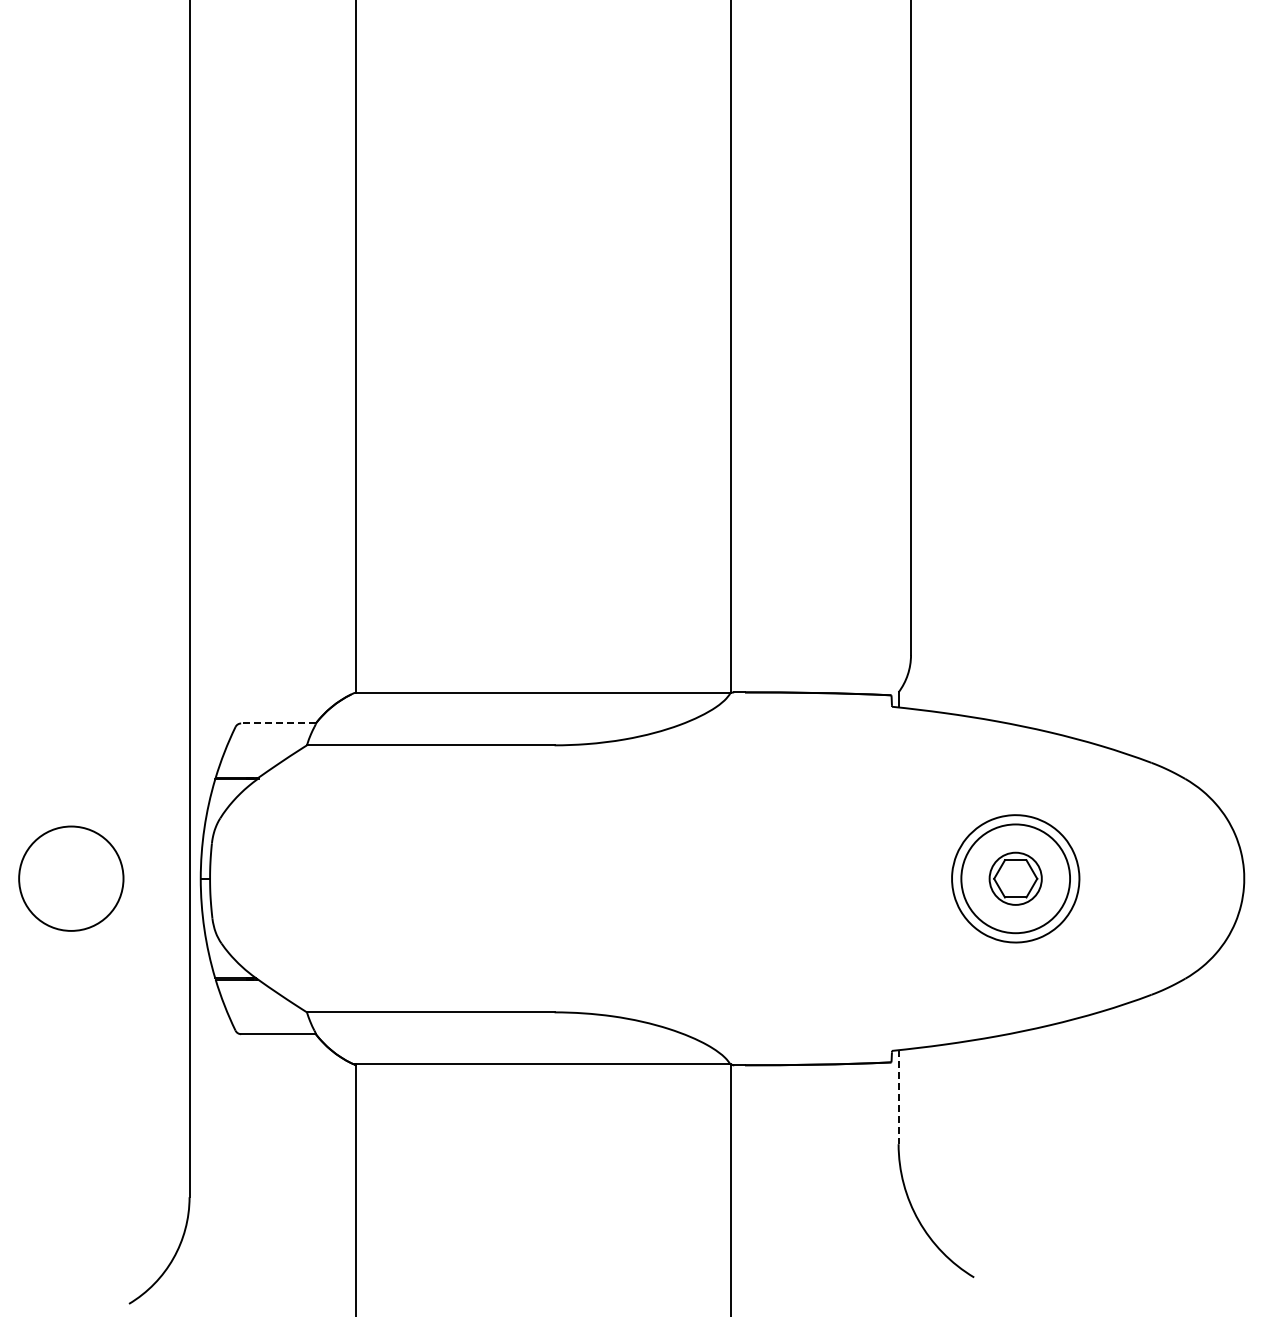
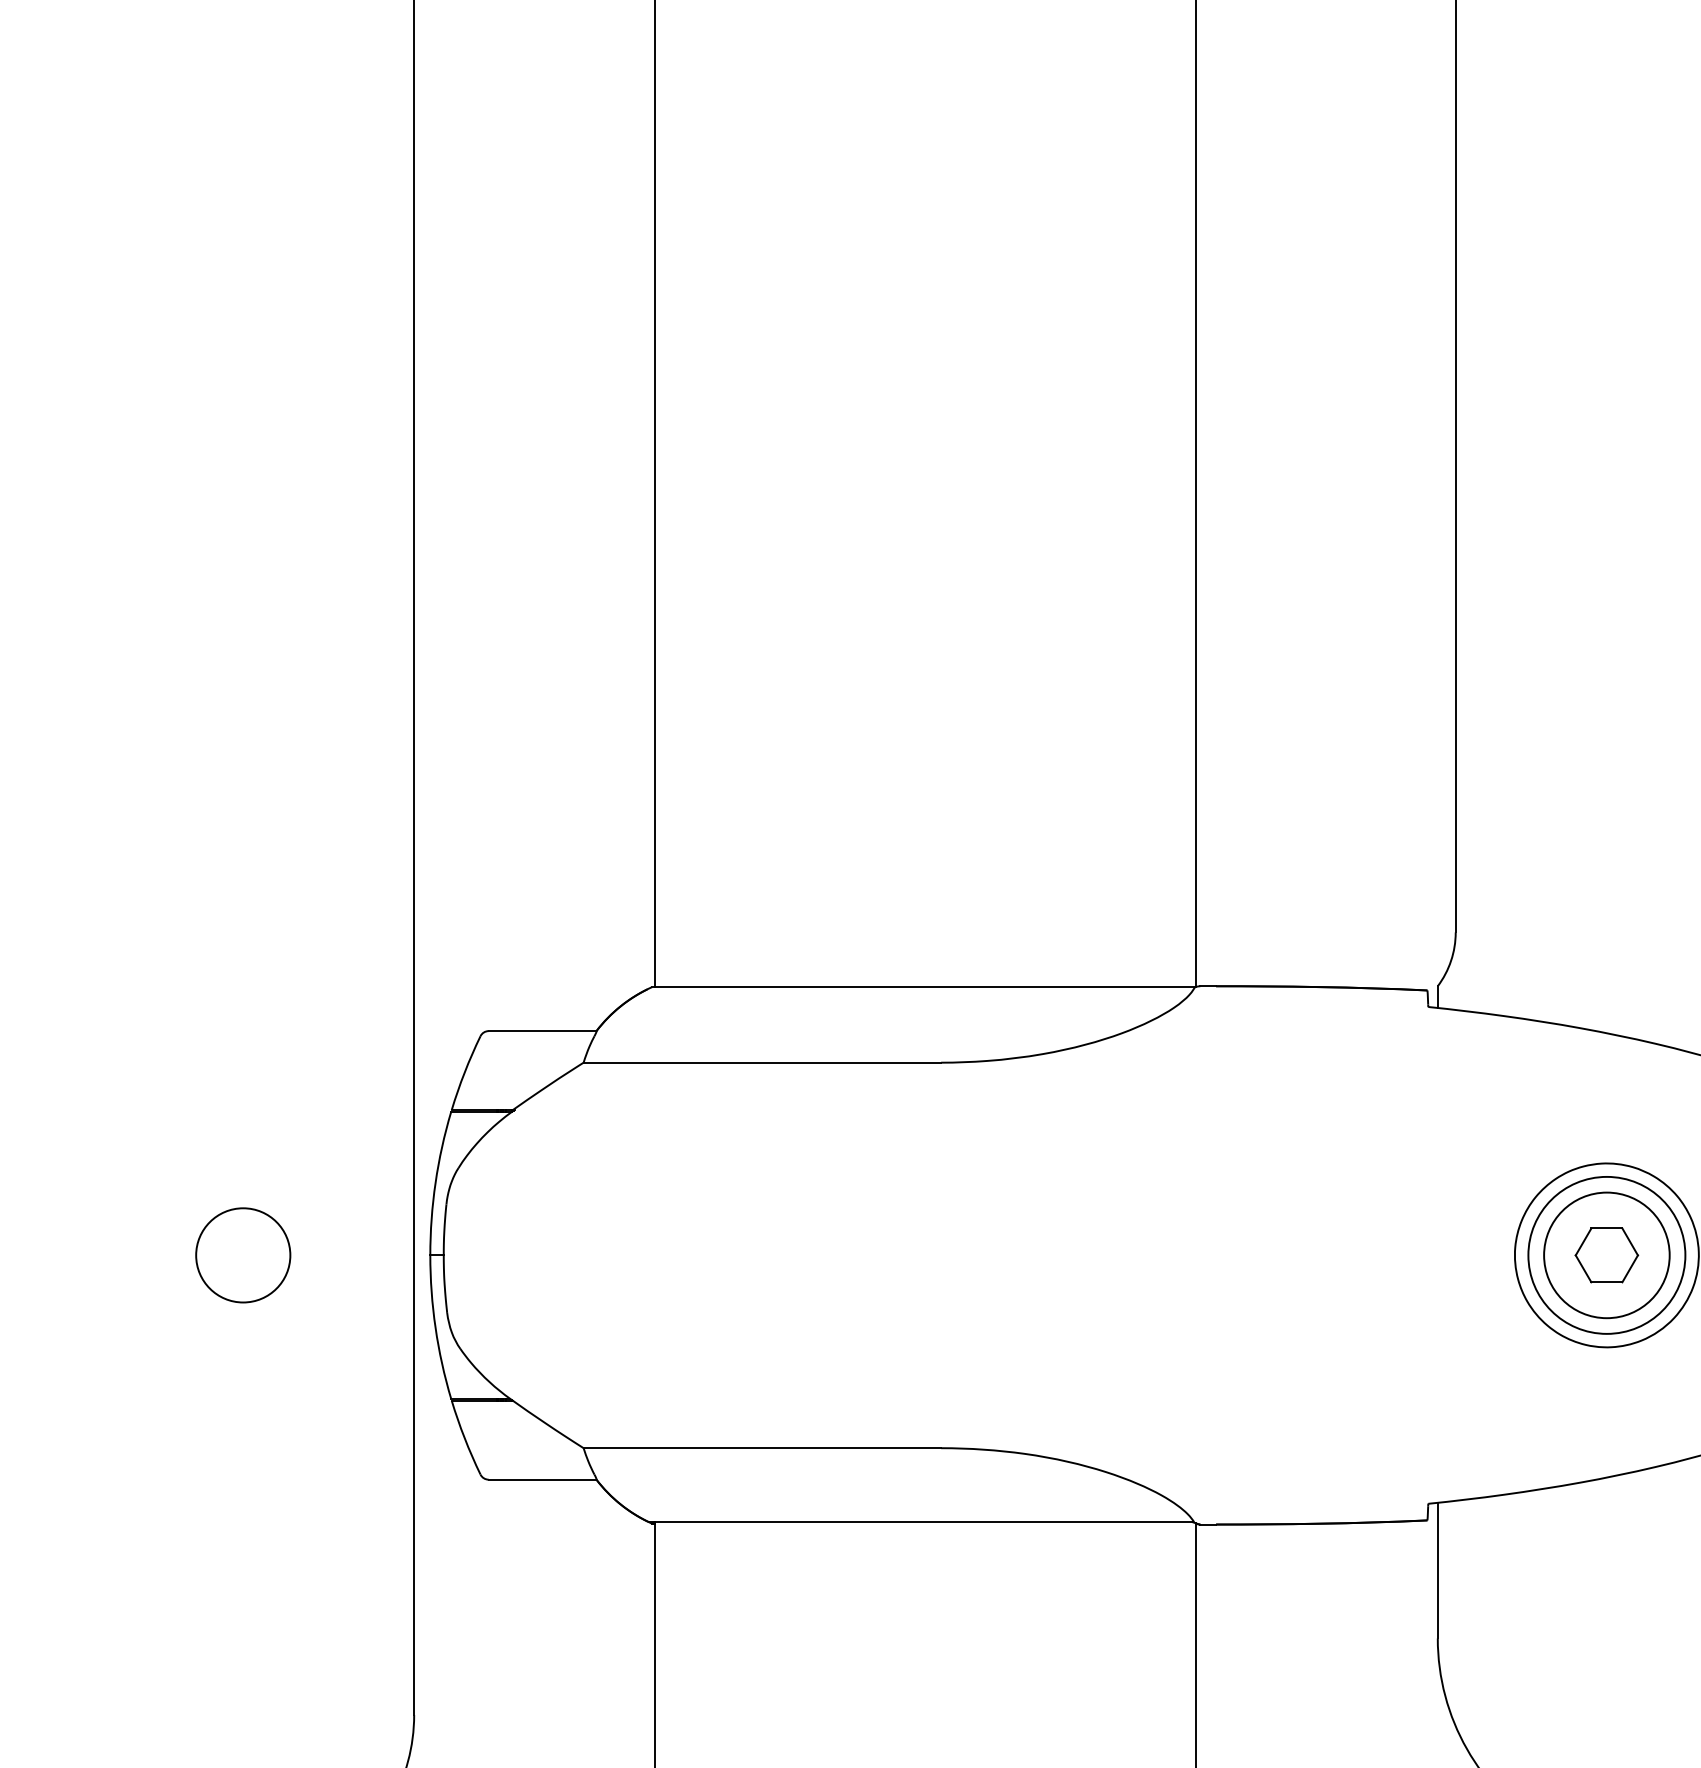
line: (277, 723) -> (541, 1031), dashed -> solid
circle: (70, 878) -> (242, 1254), size x0.62
circle: (1015, 878) -> (1606, 1254), size x1.67
line: (898, 1097) -> (1437, 1571), dashed -> solid

